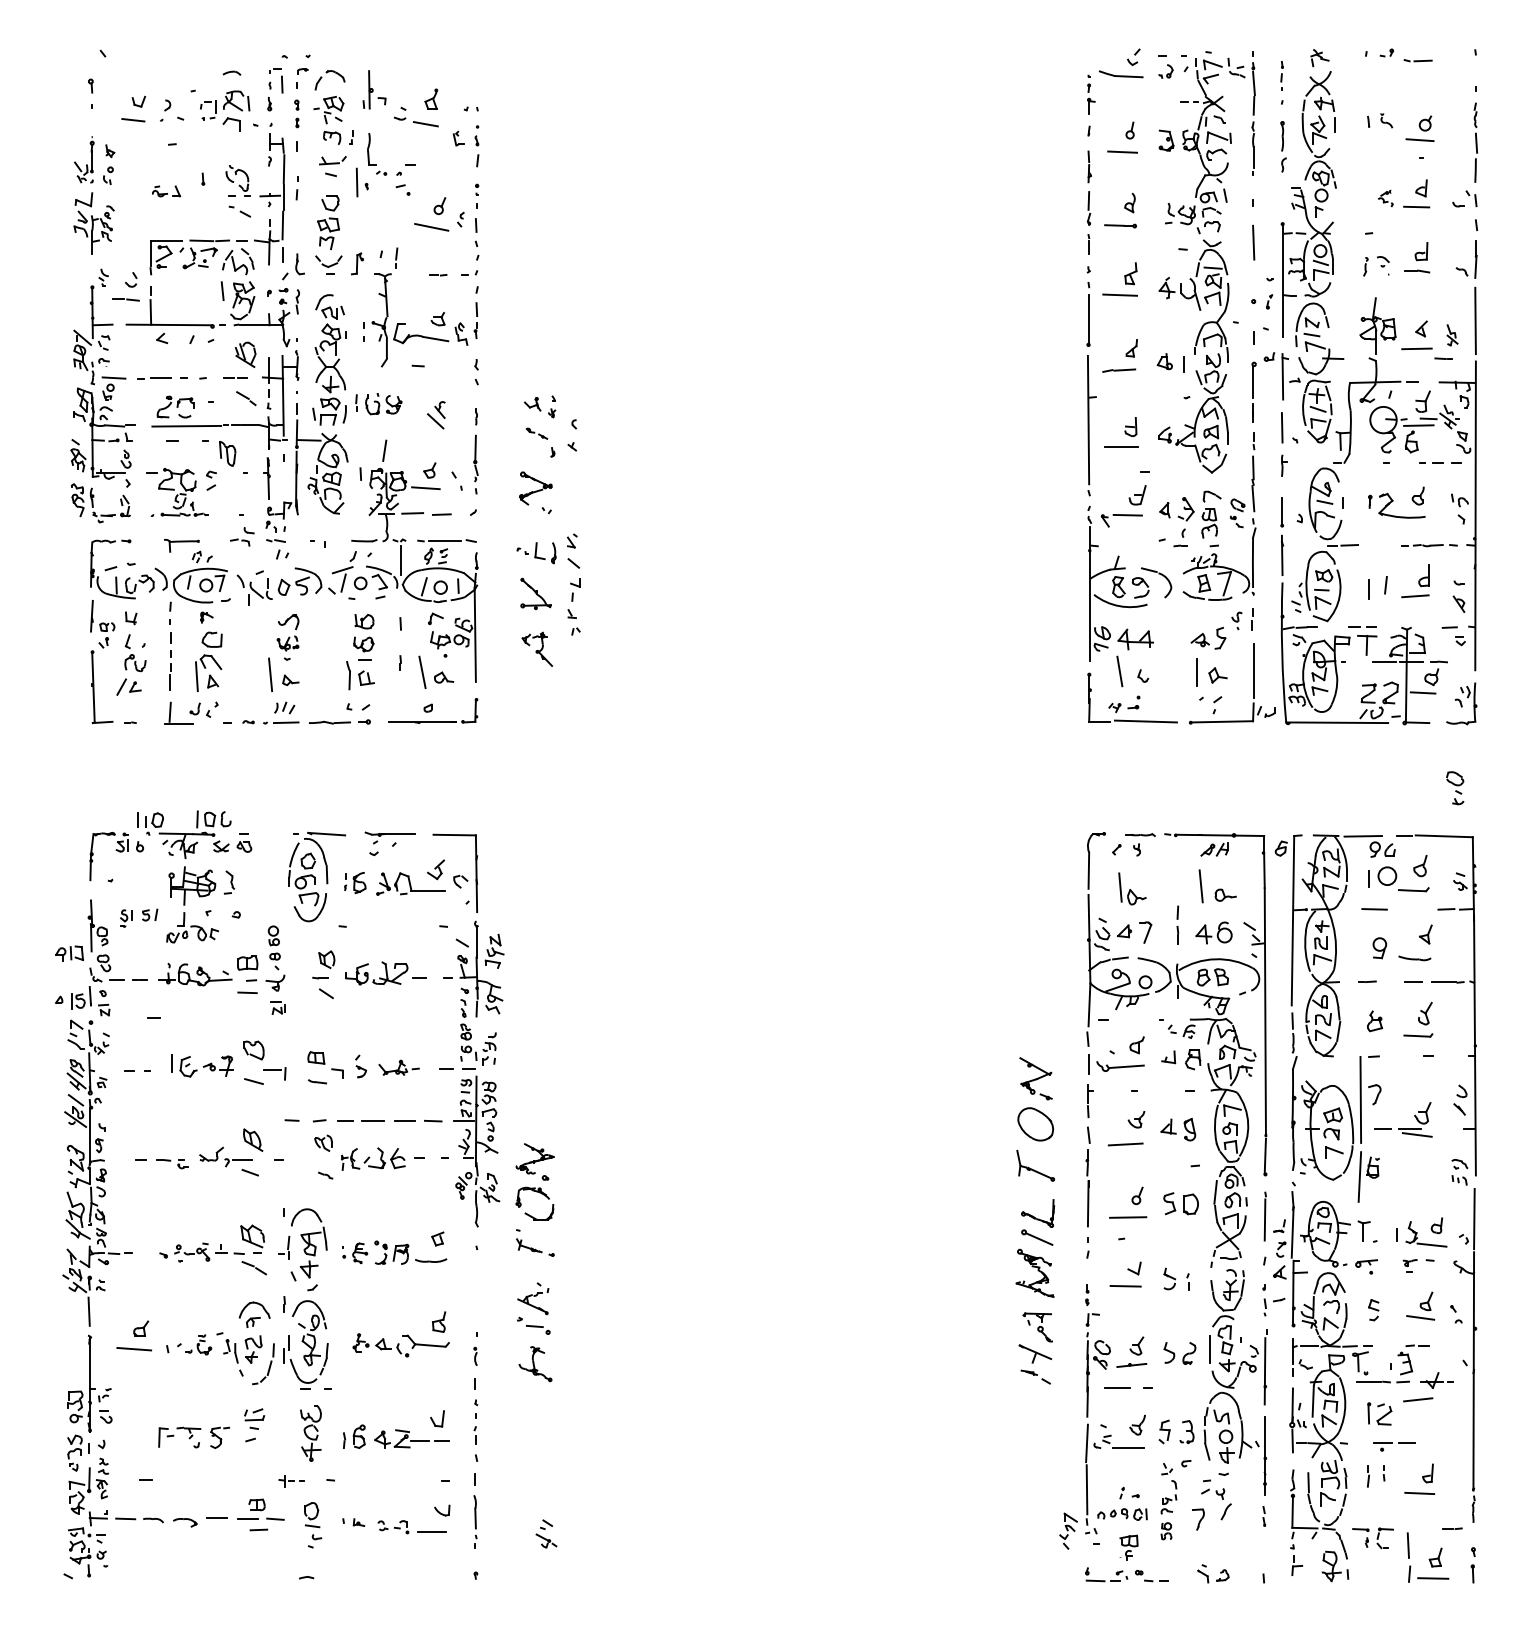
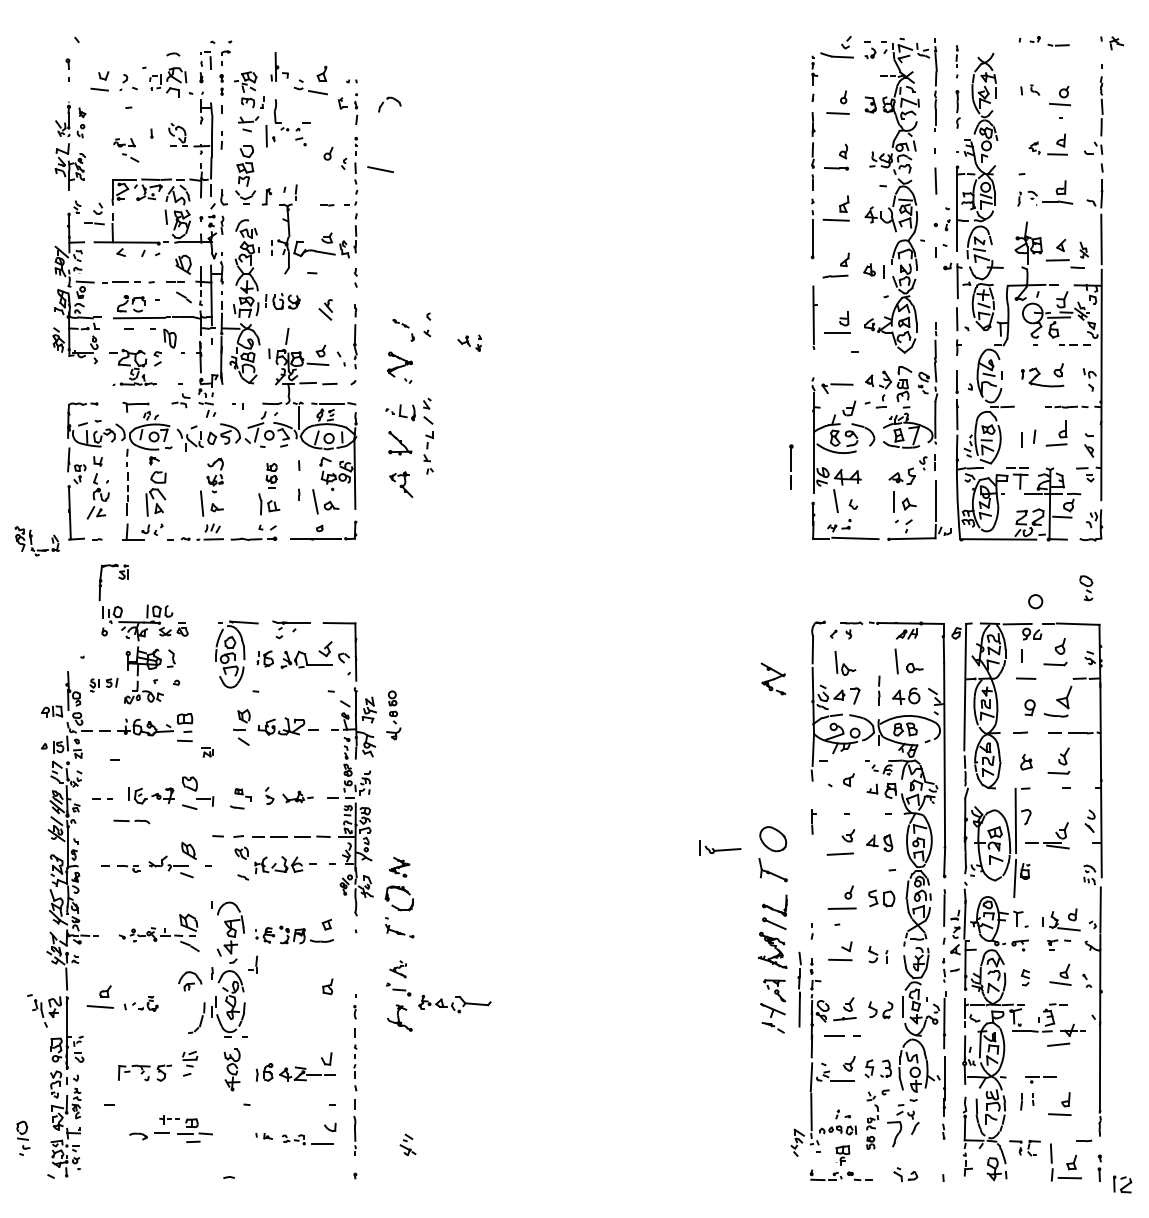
part: (1319, 58) -> (1116, 43), moved
part: (327, 73) -> (387, 99), moved
part: (239, 211) -> (130, 157), moved
line: (431, 227) -> (380, 169), moved
part: (1417, 271) -> (1058, 202), size x1.6
part: (1253, 391) -> (790, 466), moved
part: (540, 406) -> (470, 342), moved
part: (1091, 425) -> (814, 317), size x0.6
part: (1137, 495) -> (849, 408), moved
part: (93, 503) -> (31, 541), moved
part: (363, 637) -> (271, 475), size x0.7
part: (115, 850) -> (118, 578), moved
circle: (1387, 875) -> (1035, 601), moved
part: (1425, 934) -> (1064, 697), size x1.6
part: (275, 958) -> (393, 715), moved
part: (325, 1064) -> (243, 794), size x0.6
part: (1116, 1064) -> (720, 848), moved
part: (1035, 1078) -> (773, 678), moved
part: (534, 1161) -> (399, 866), size x0.7
part: (1087, 1176) -> (799, 989), moved
part: (284, 1247) -> (253, 964), moved
part: (533, 1298) -> (398, 969), size x0.7
part: (400, 1345) -> (454, 1004), moved
part: (239, 1354) -> (44, 1010), moved
part: (1379, 1413) -> (1122, 1184), moved
part: (291, 1481) -> (169, 1119), moved
part: (1198, 1519) -> (894, 1134), size x1.6
part: (139, 1520) -> (131, 822), moved
part: (313, 1525) -> (23, 1138), moved

